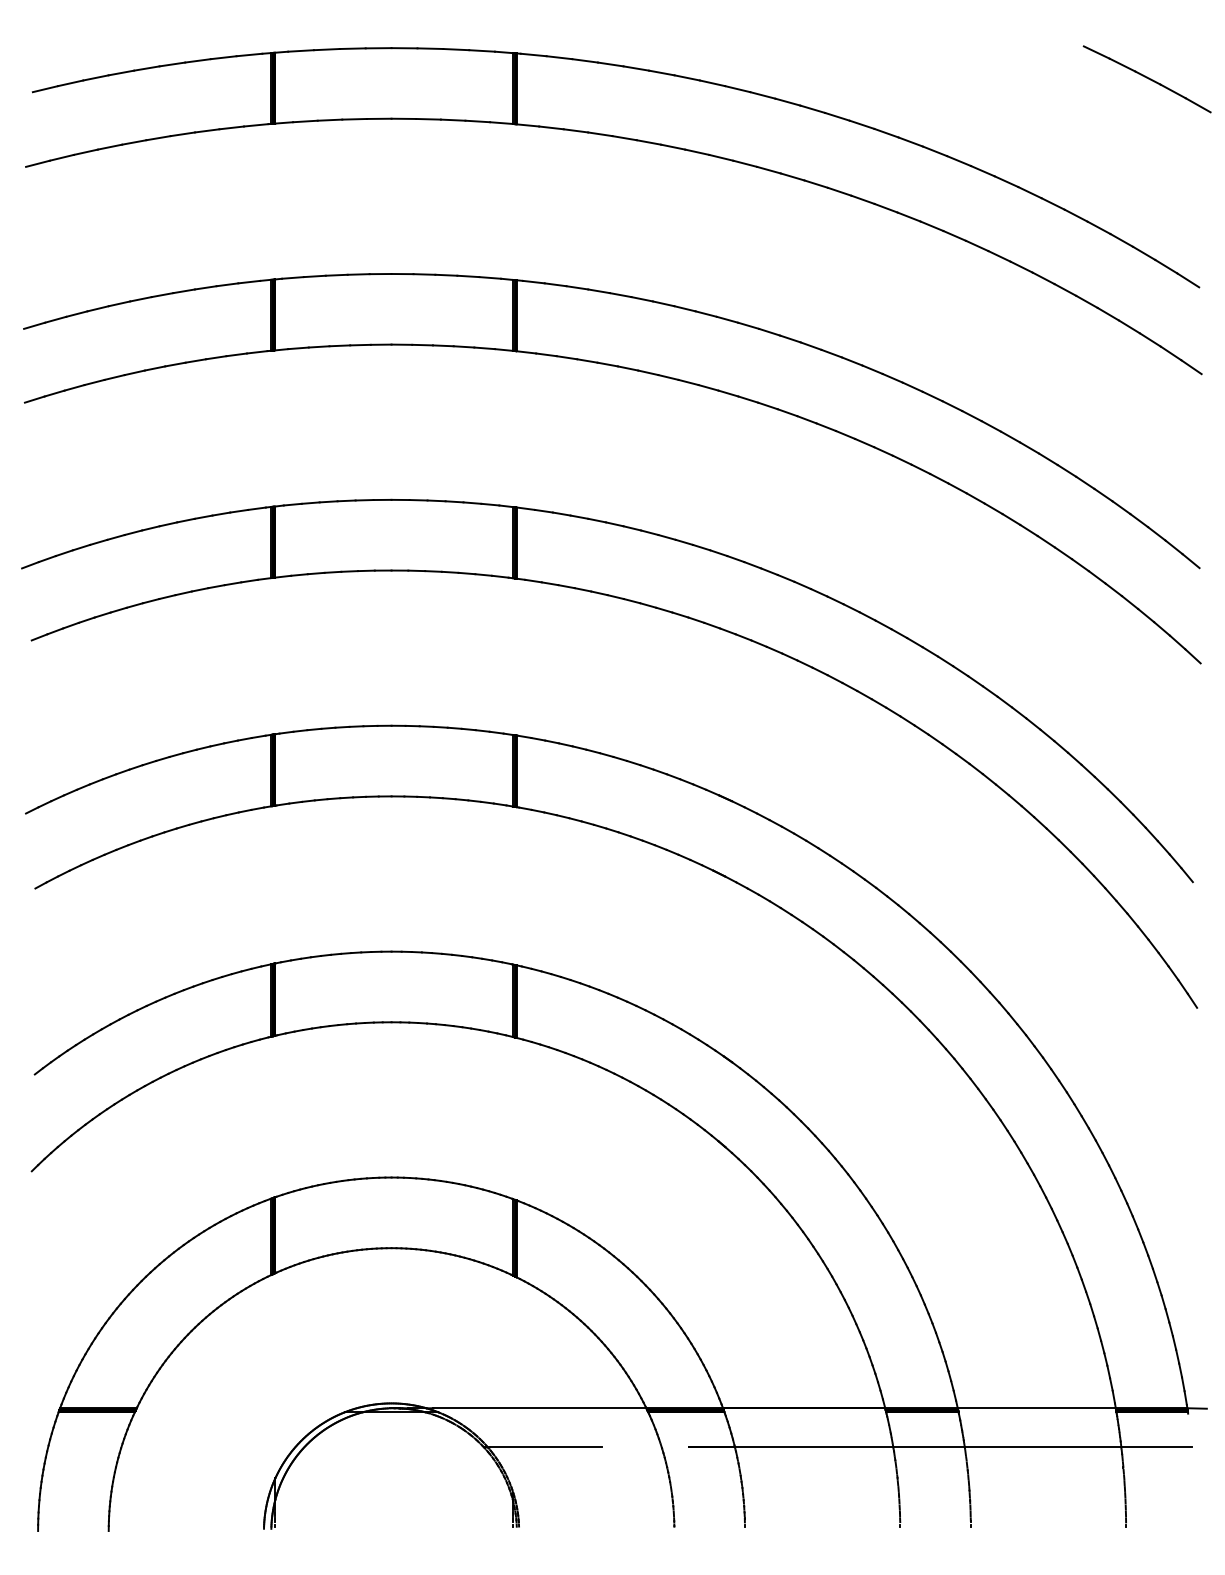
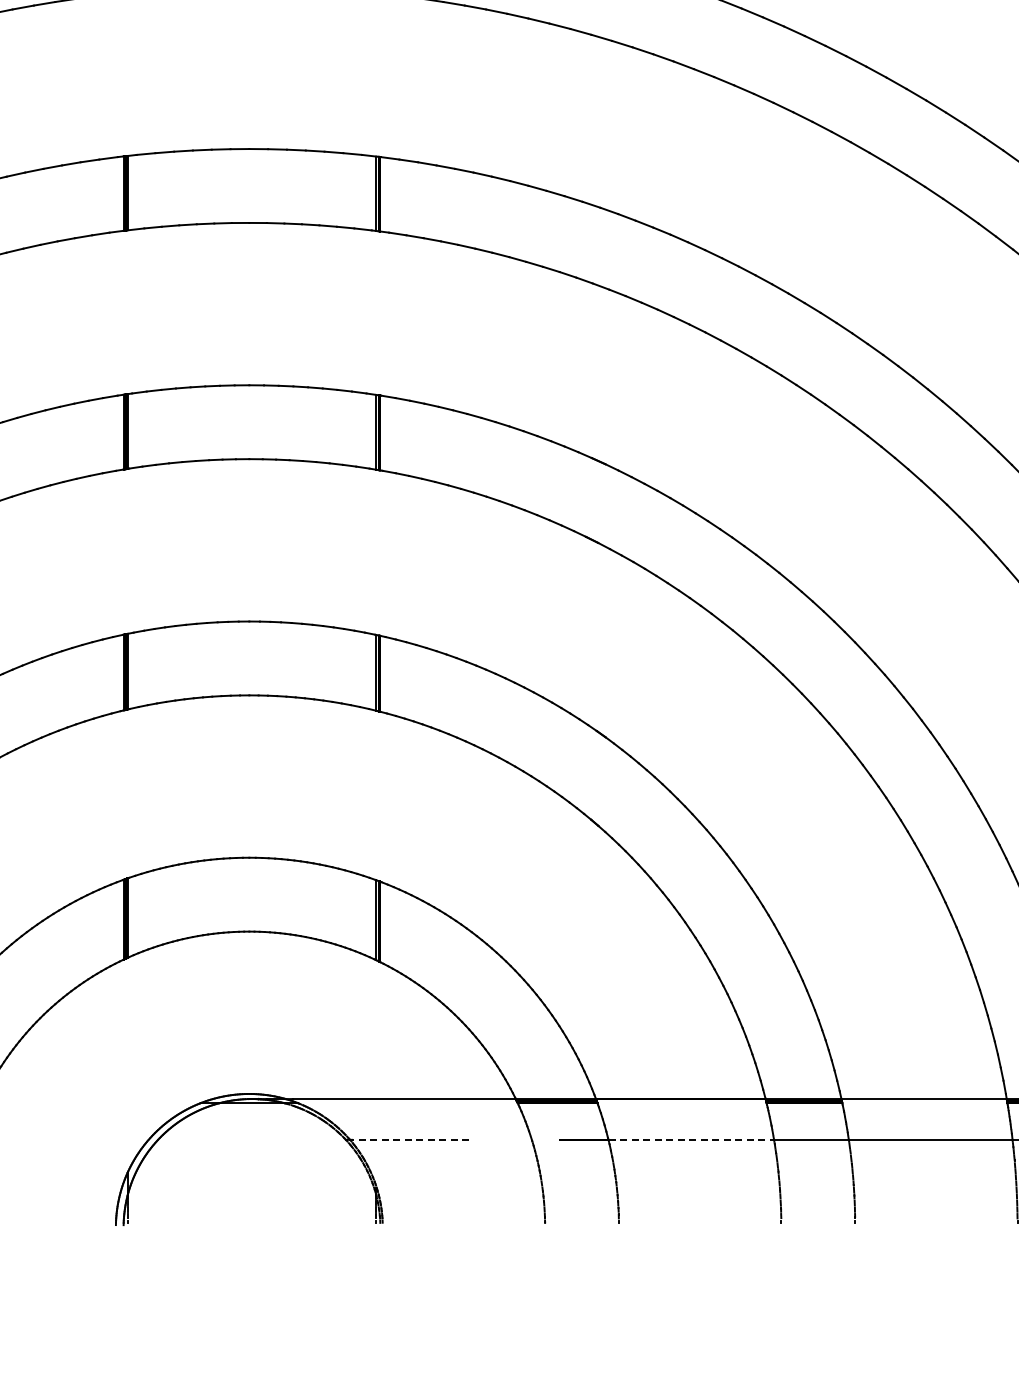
line: (545, 1447) -> (410, 1140), solid -> dashed
line: (814, 1447) -> (691, 1140), solid -> dashed

